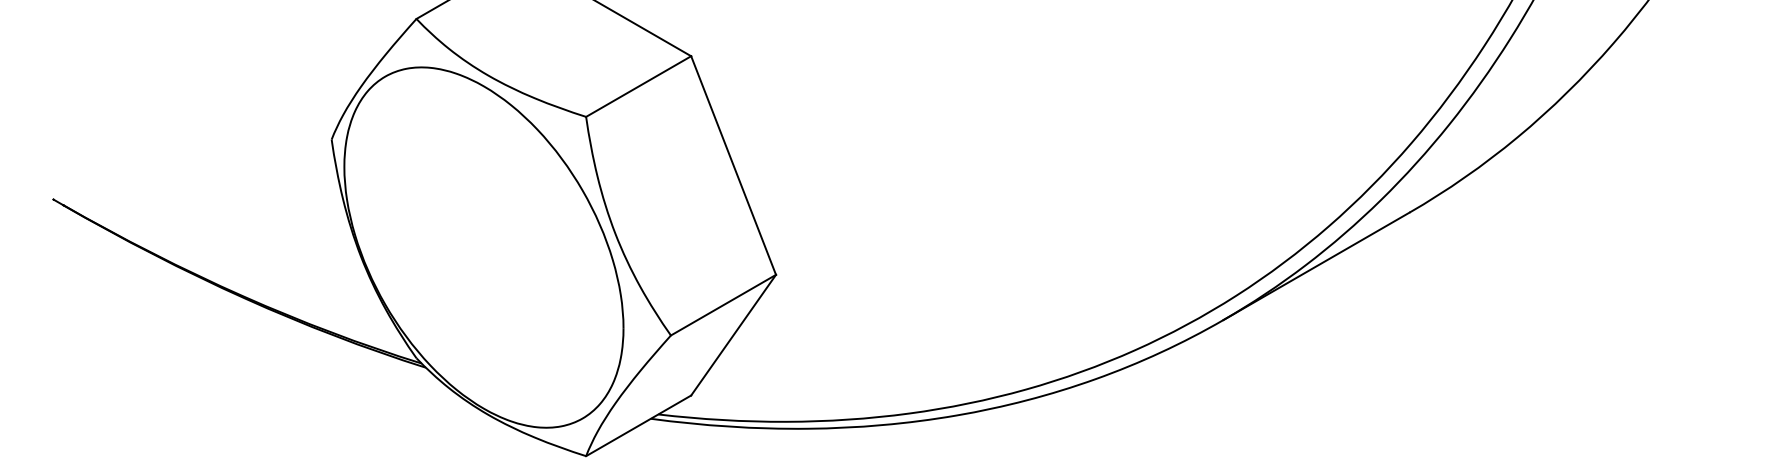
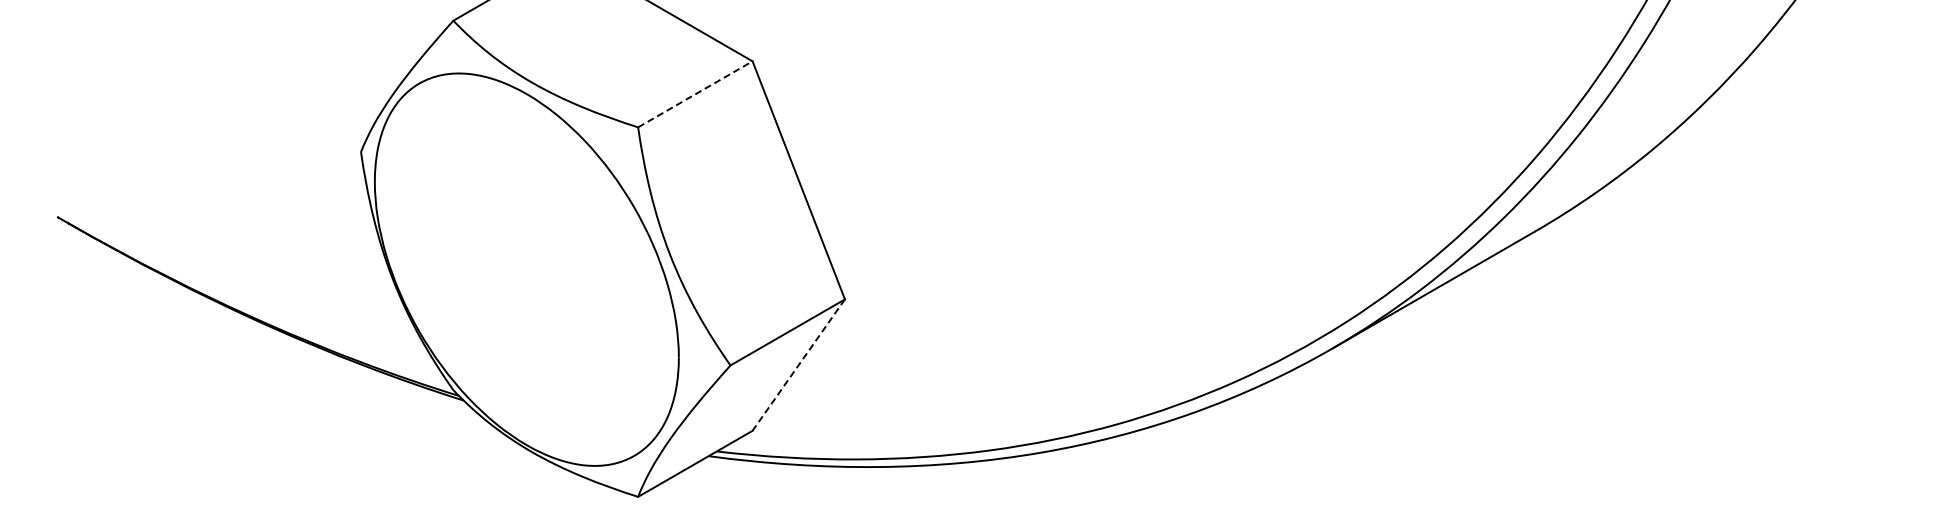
line: (638, 86) -> (695, 94), solid -> dashed
line: (733, 335) -> (798, 365), solid -> dashed

